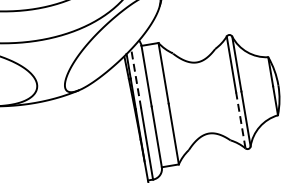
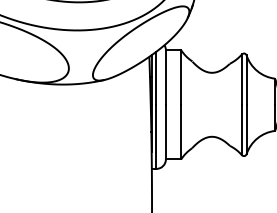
line: (136, 79) -> (156, 78), dashed -> solid
line: (240, 119) -> (241, 129), dashed -> solid

